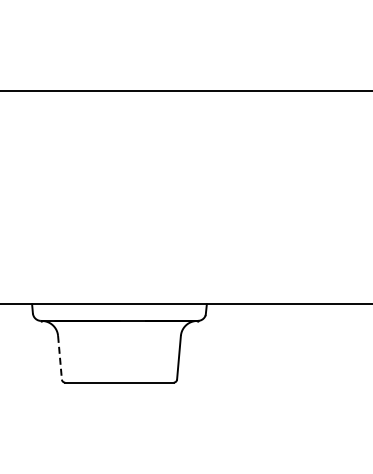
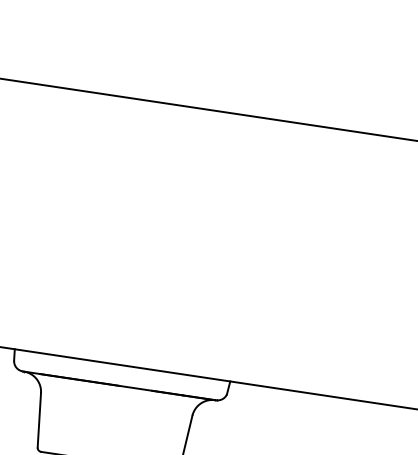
line: (60, 357) -> (40, 420), dashed -> solid

